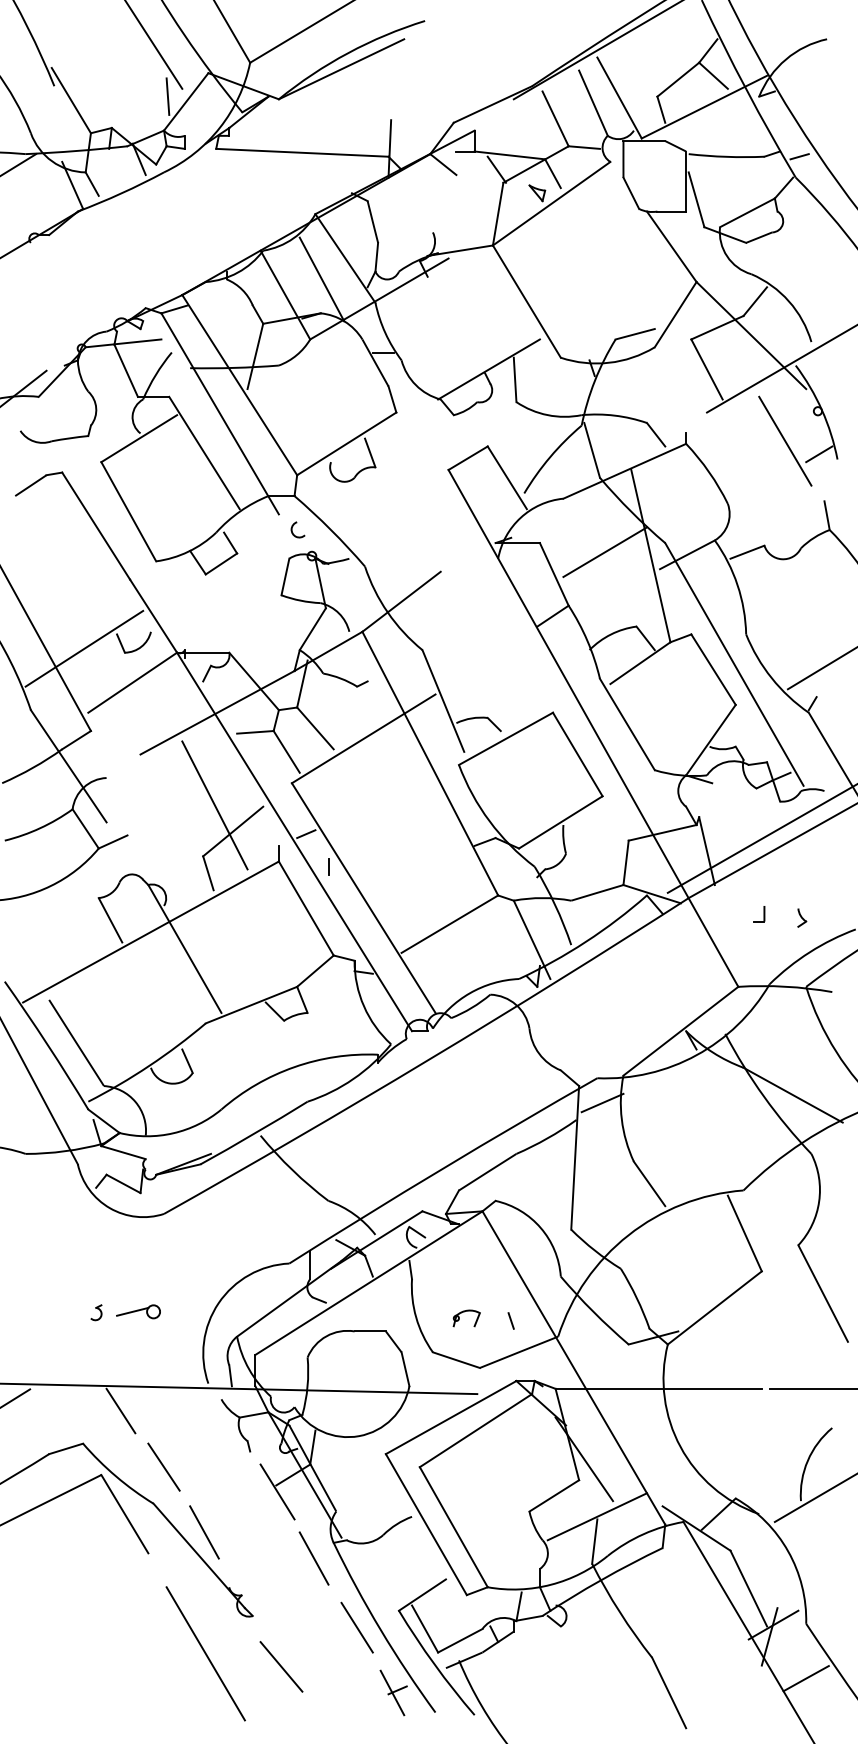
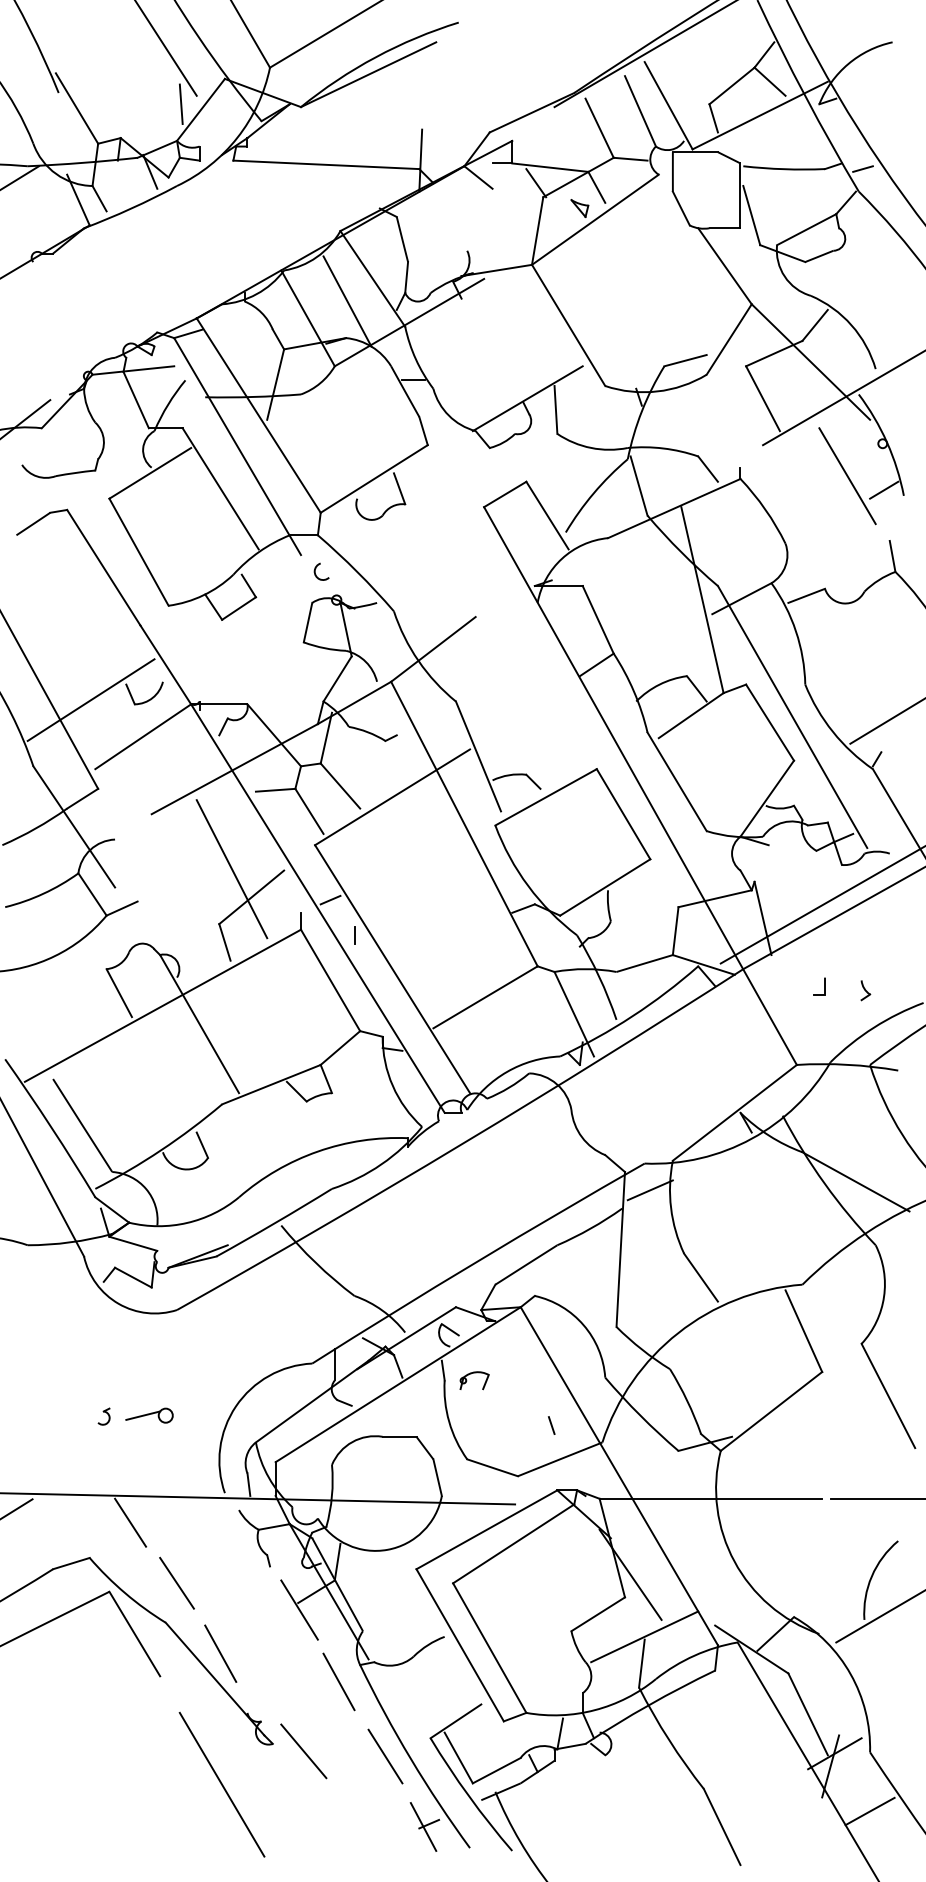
line: (604, 552) -> (652, 596), removed
part: (464, 1312) -> (472, 1374), moved
line: (281, 1666) -> (303, 1750), moved

